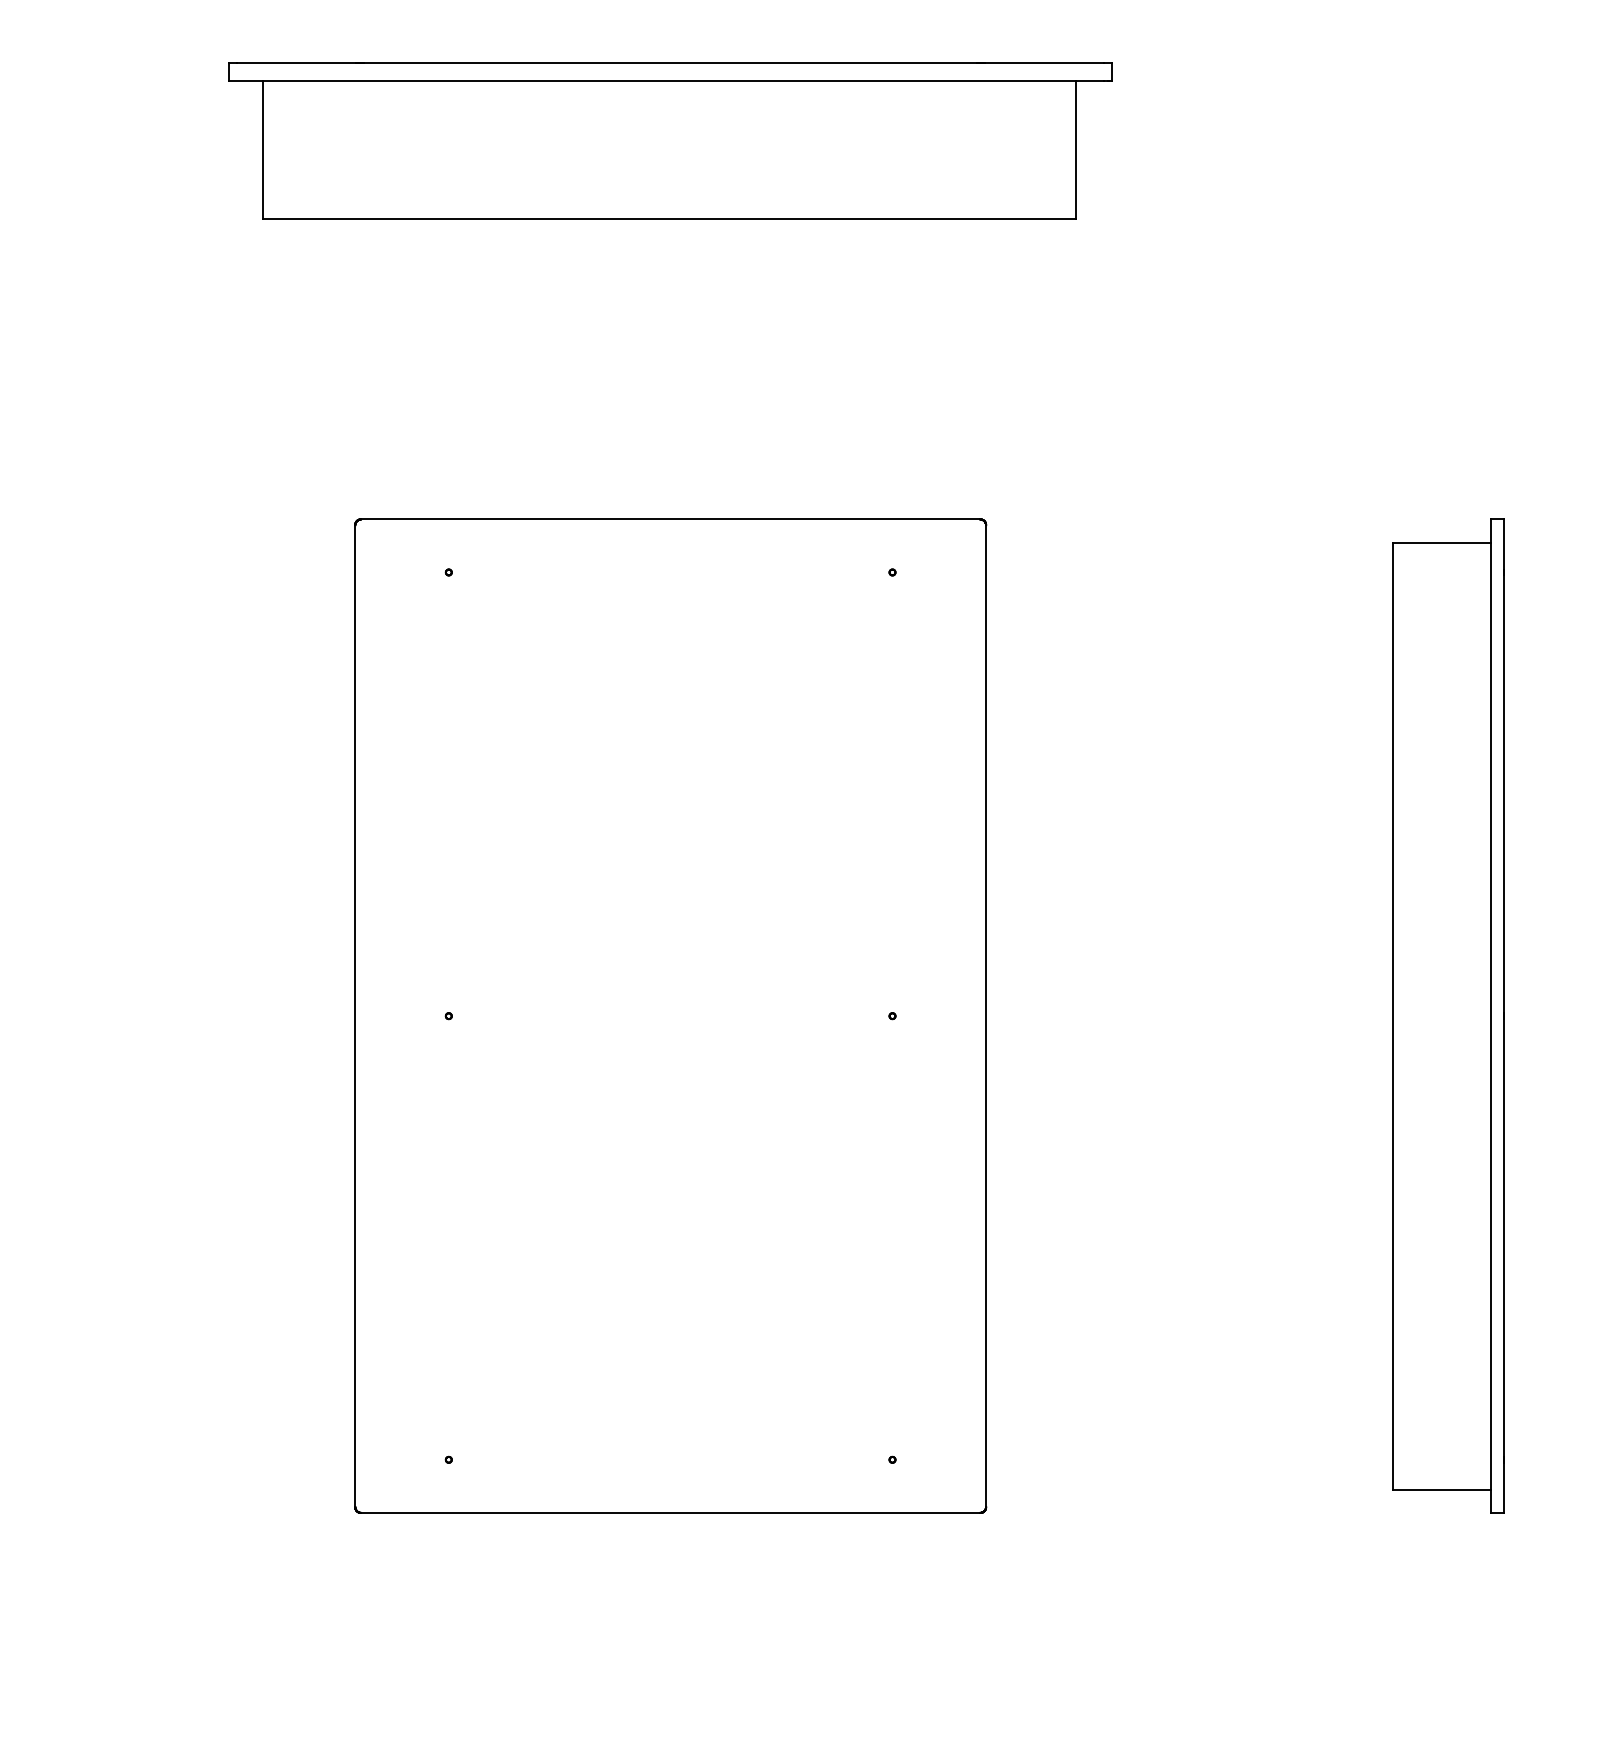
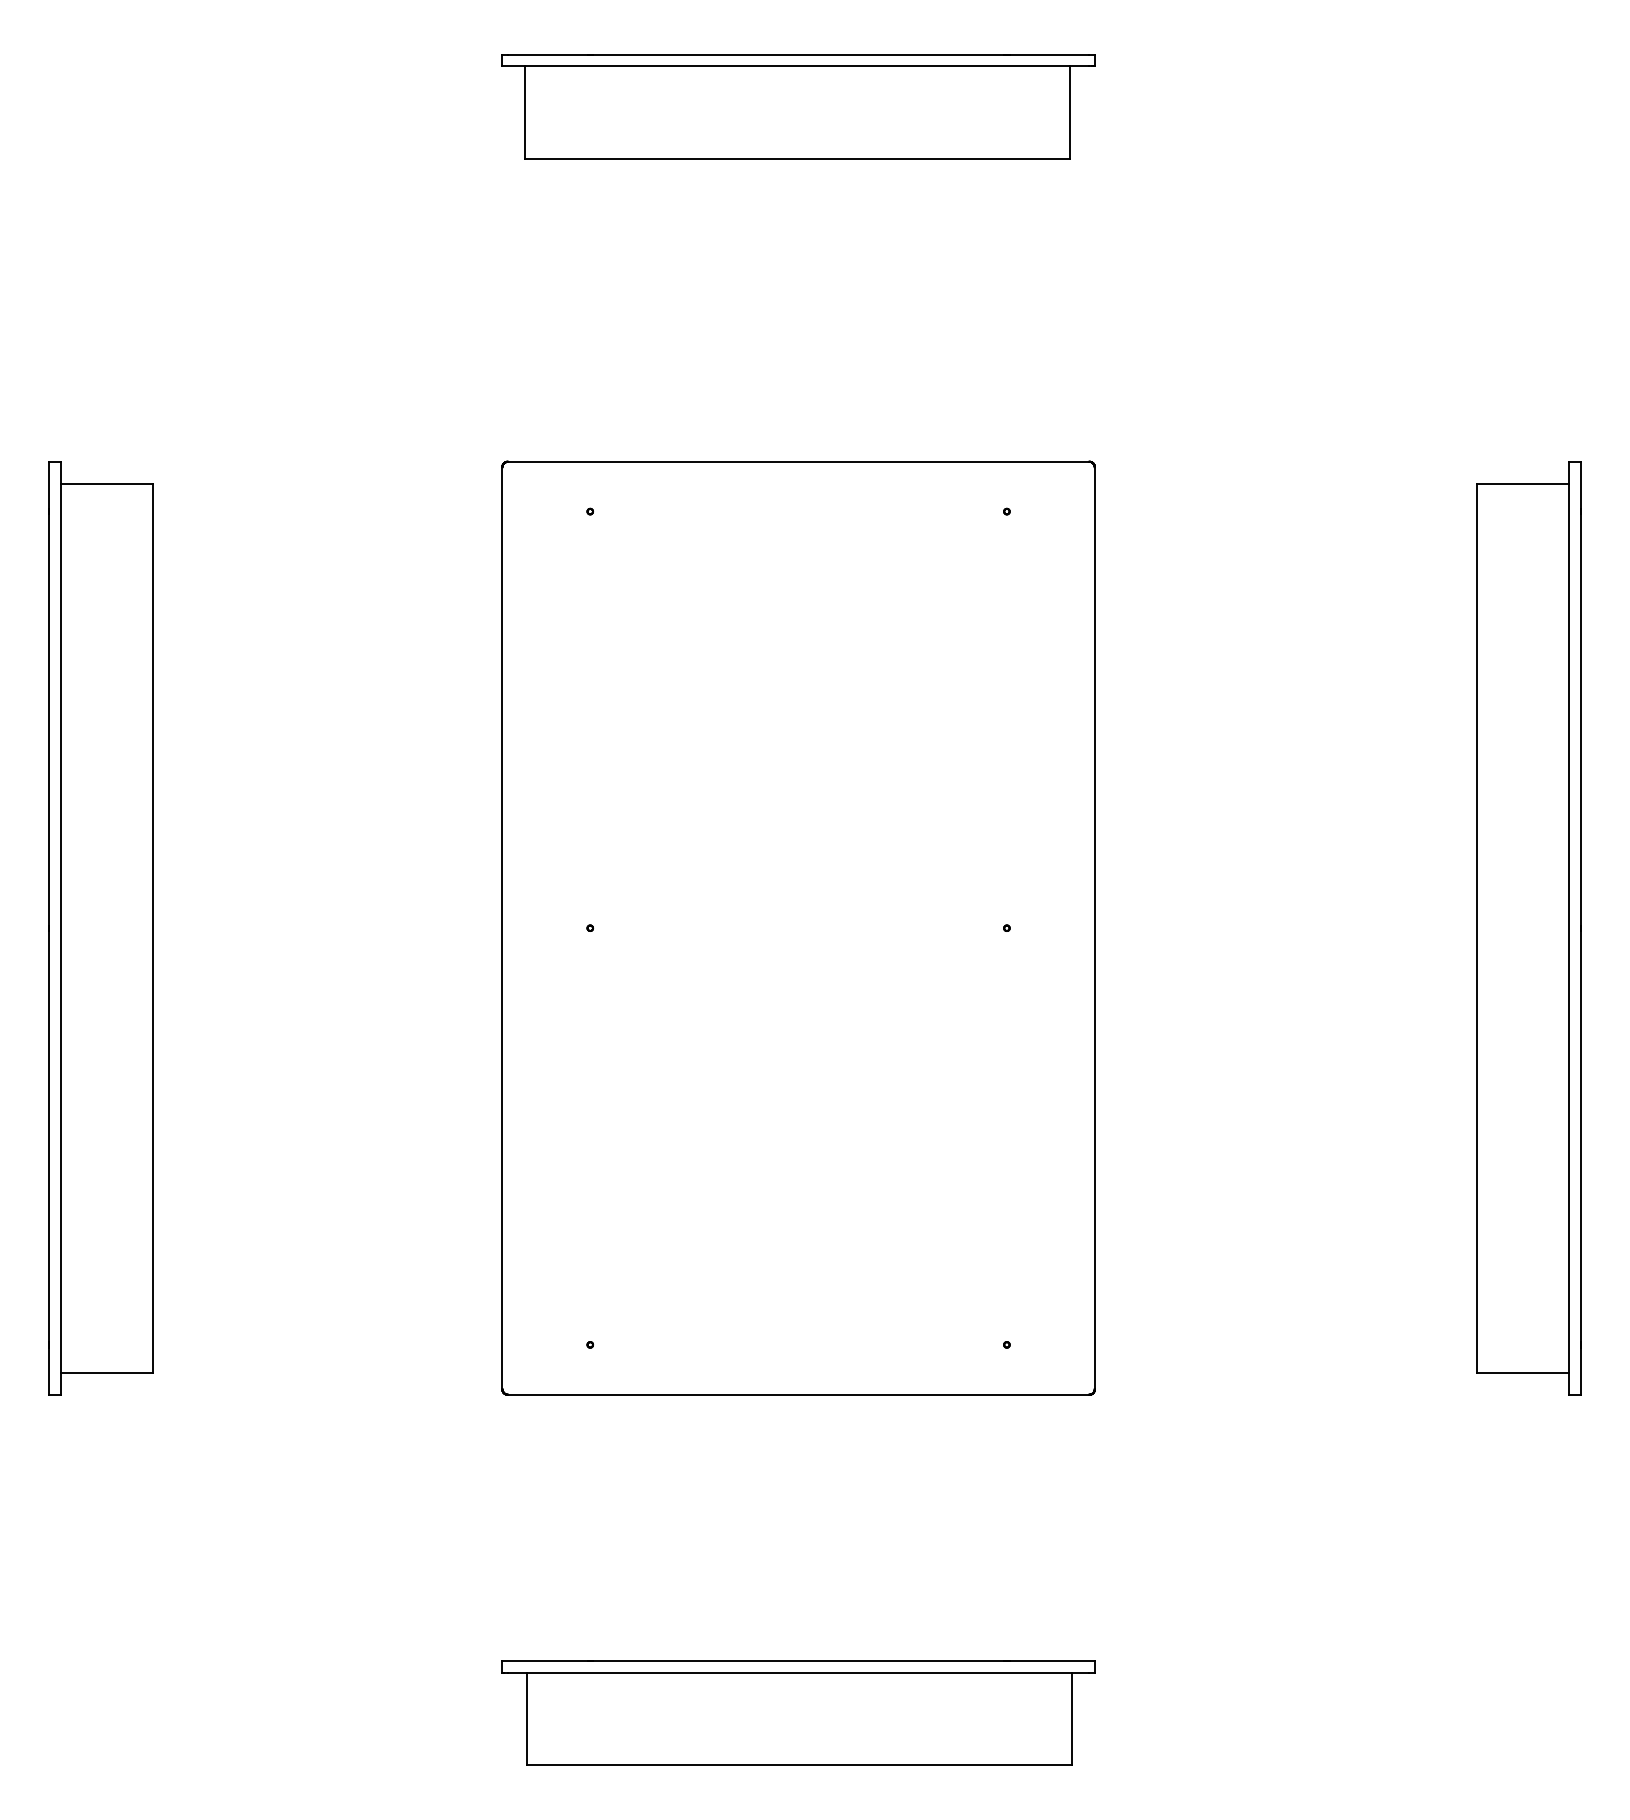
part: (670, 141) -> (798, 106), size x0.71

